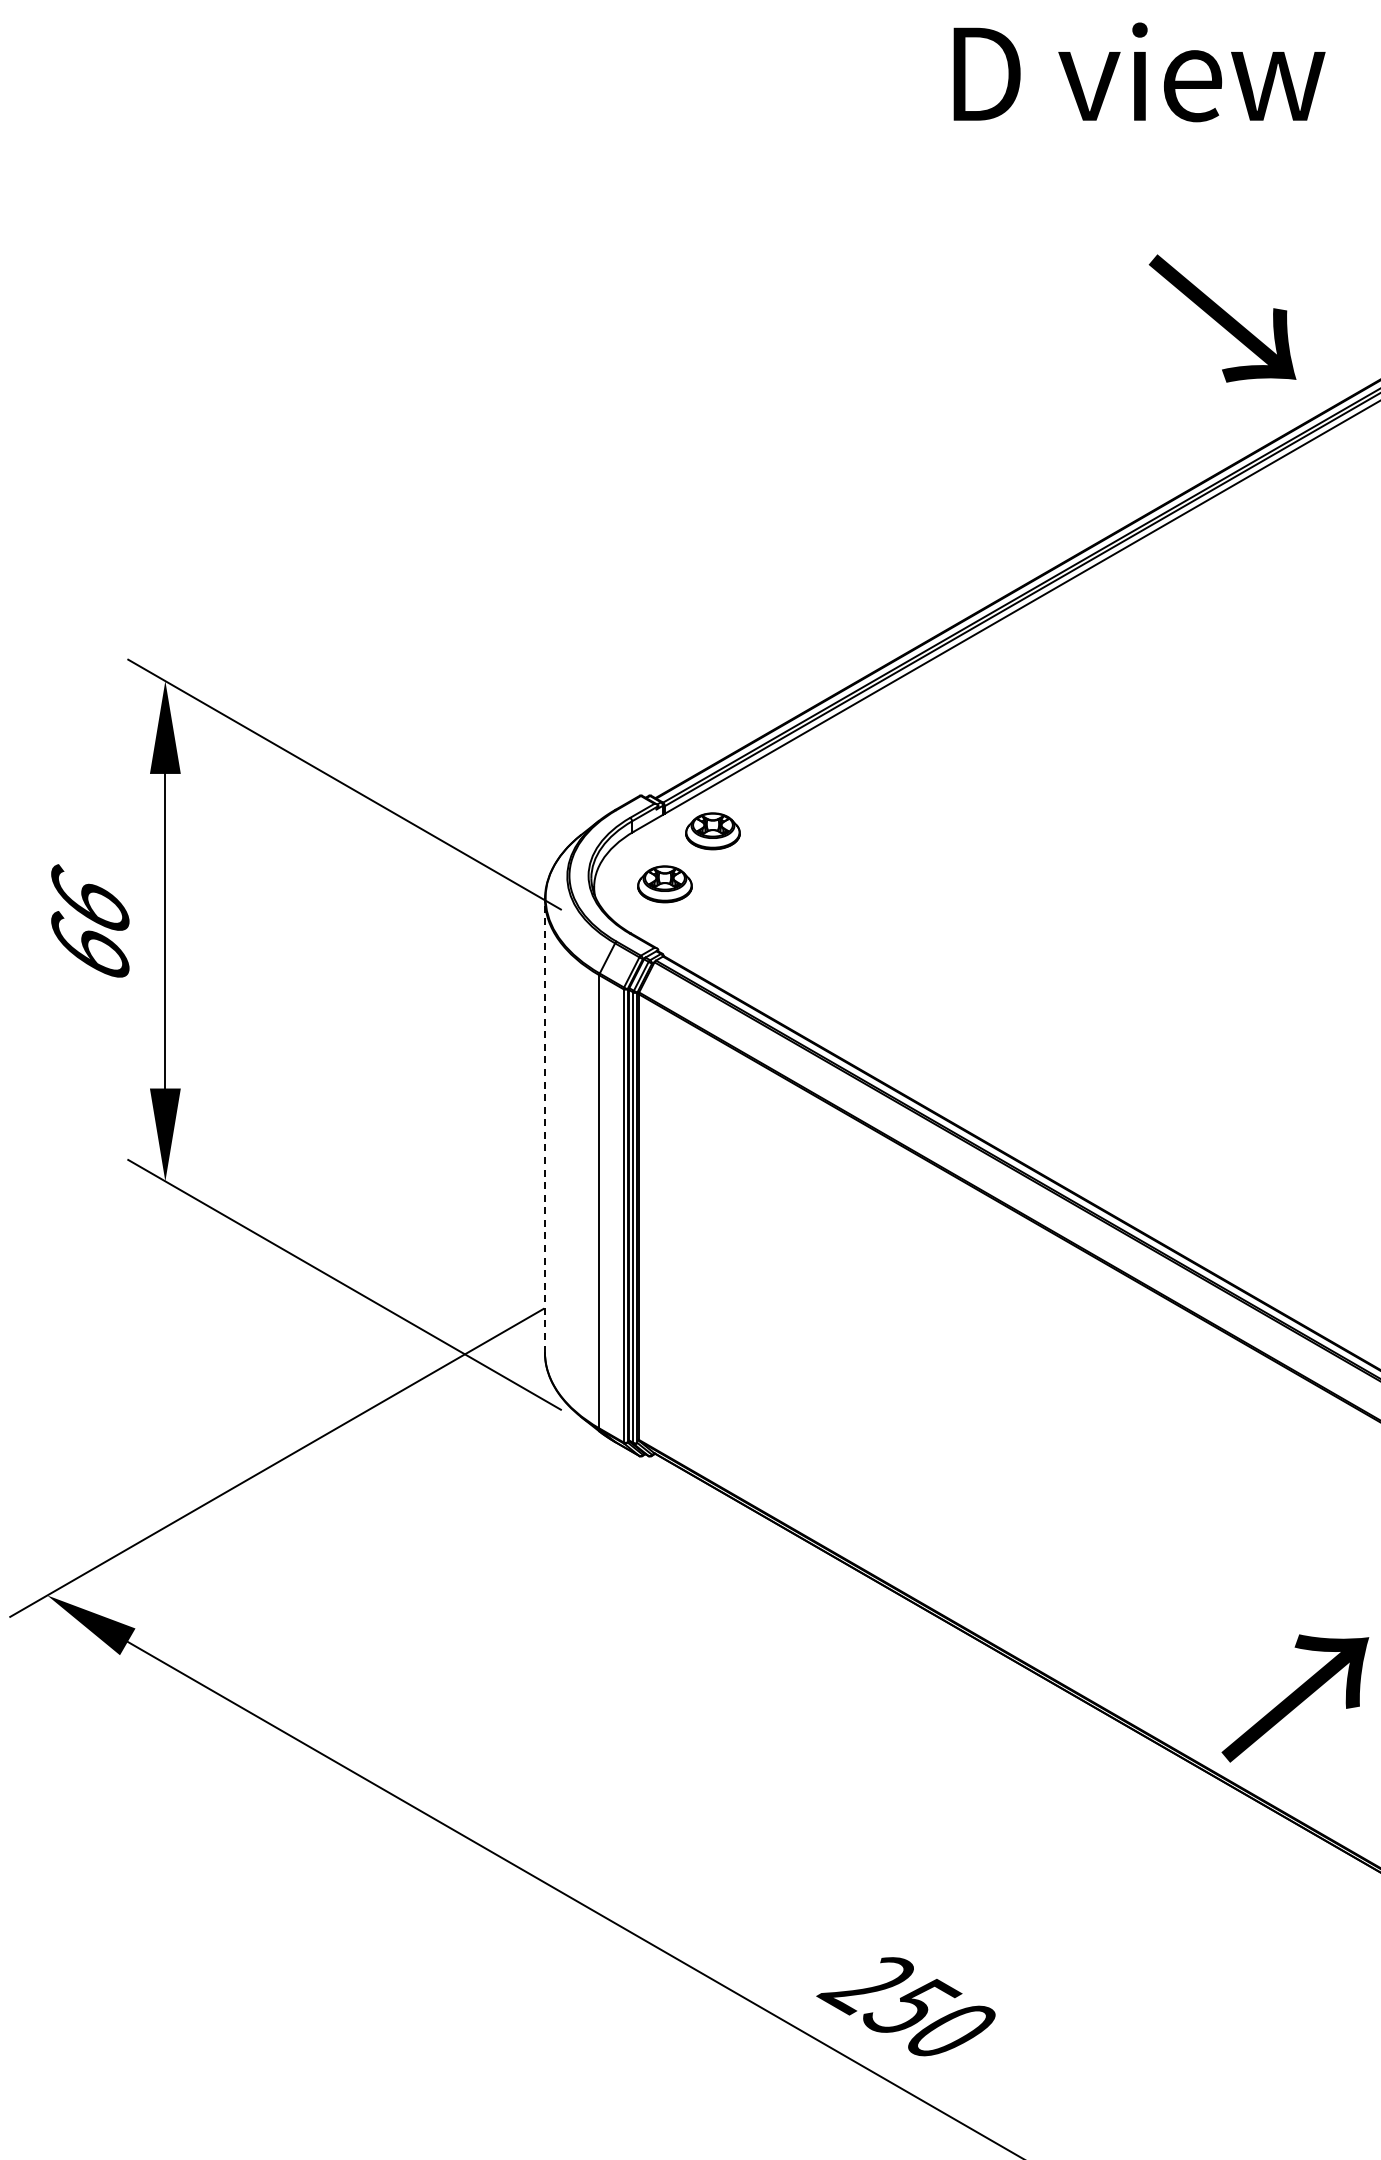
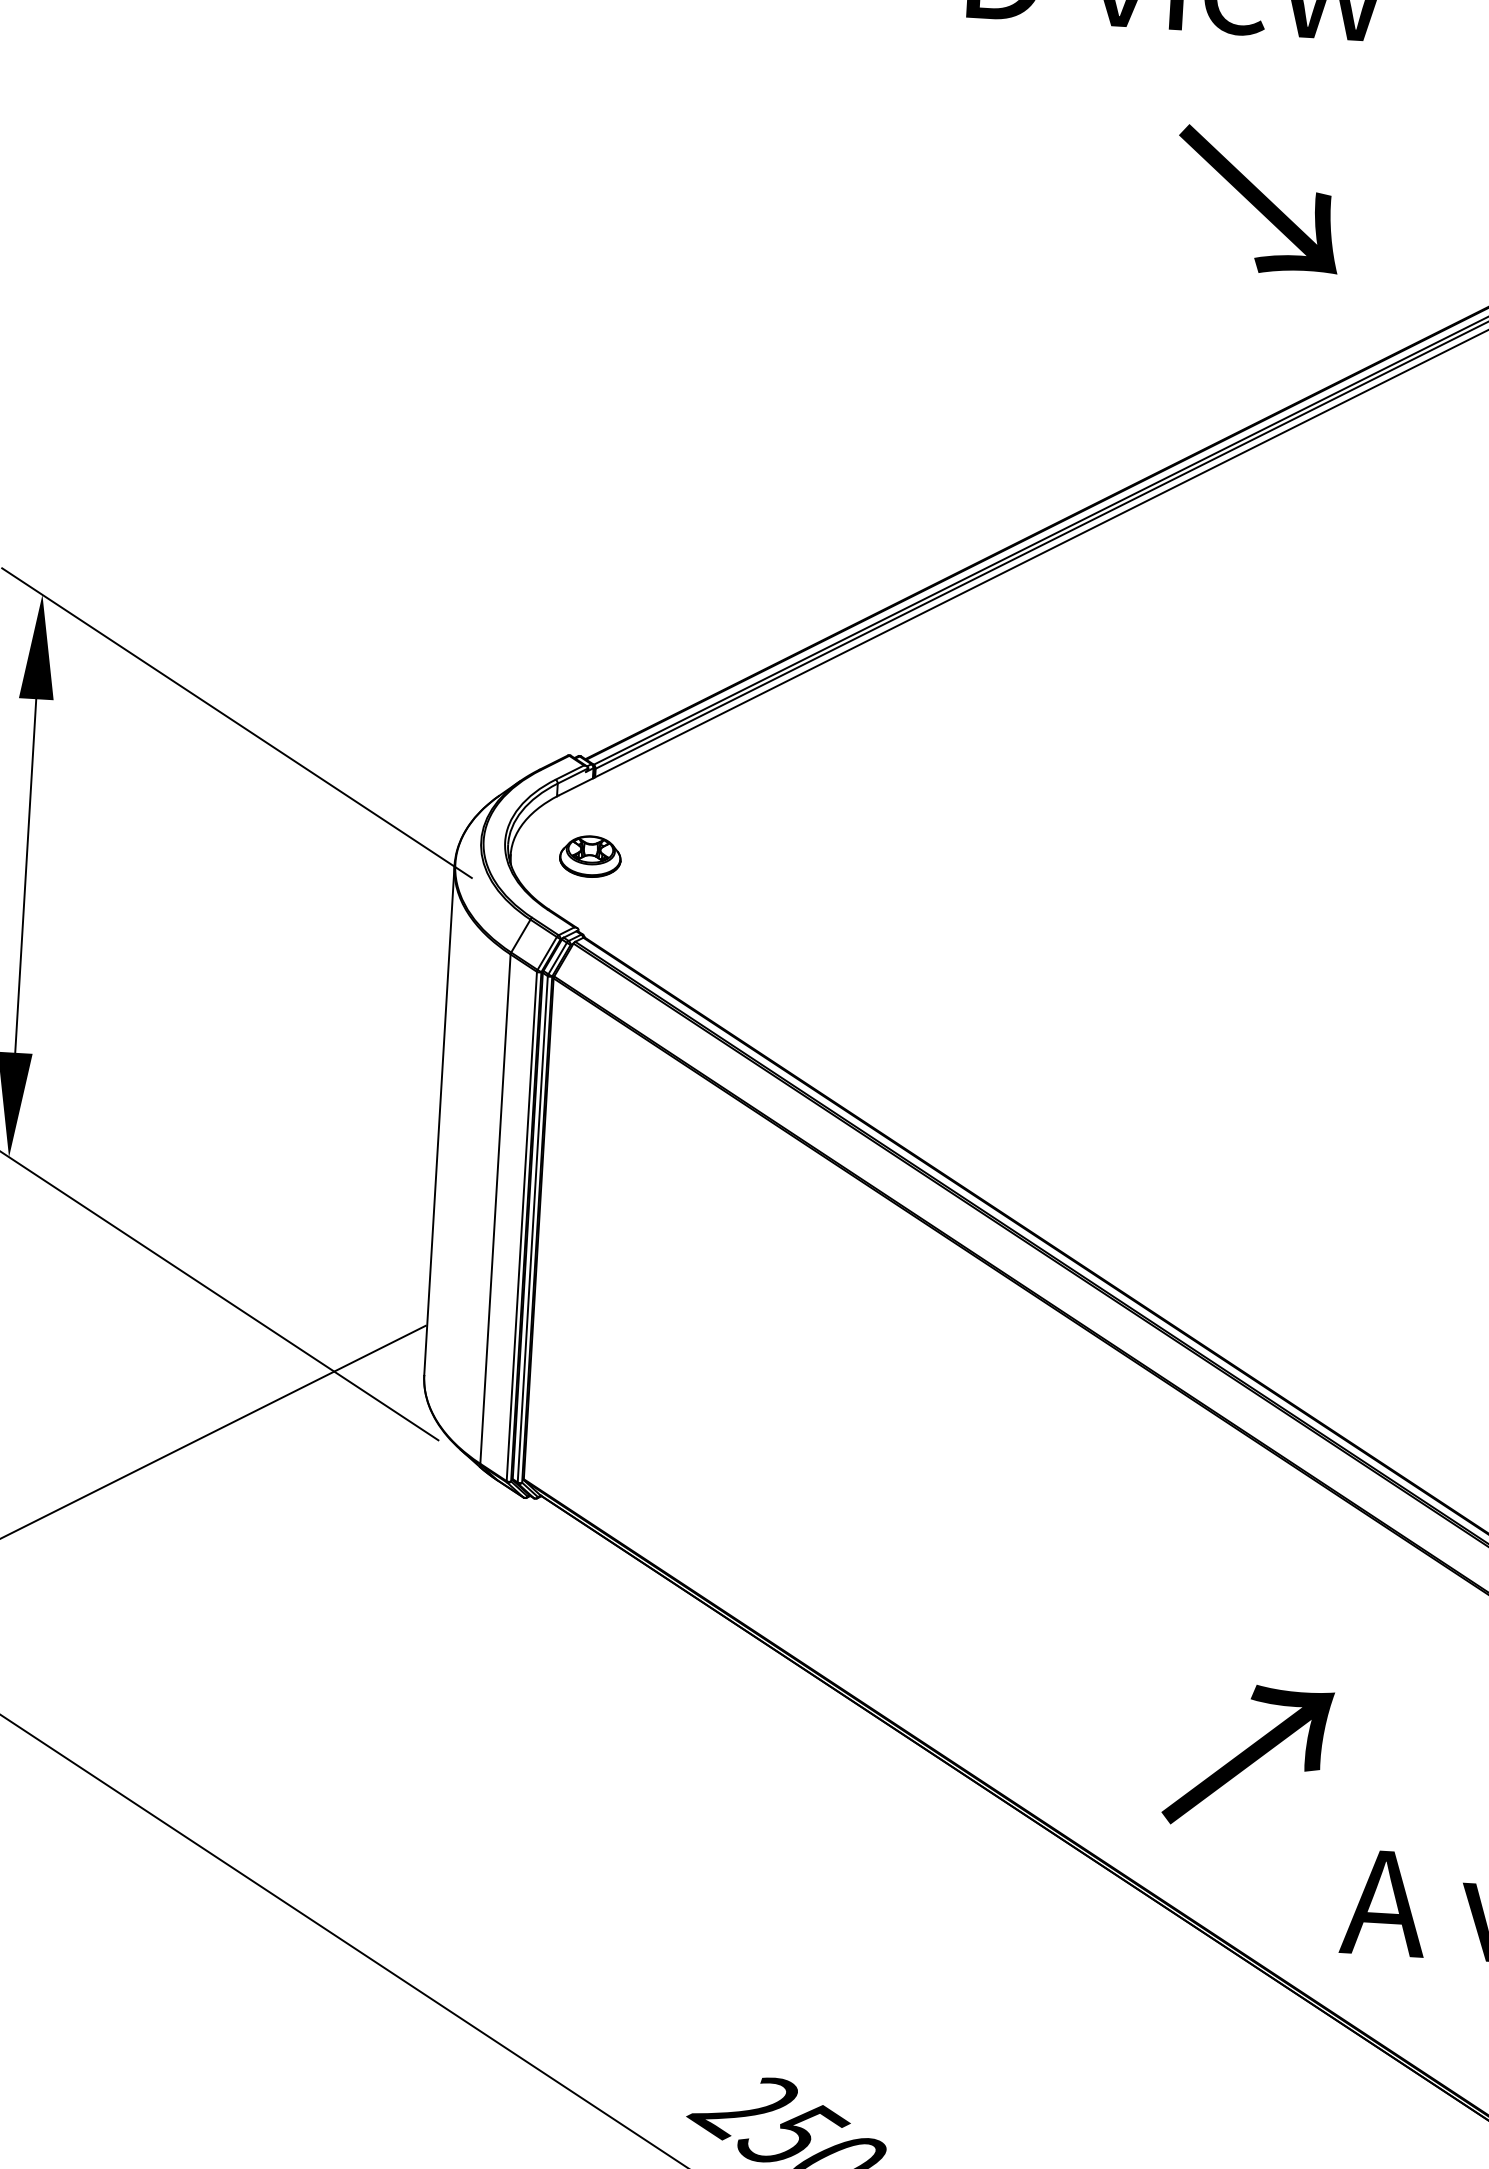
text: (1222, 318) -> (1258, 200), moved
part: (712, 831) -> (647, 800), removed
line: (544, 1126) -> (438, 1120), dashed -> solid
text: (1295, 1698) -> (1248, 1756), moved

